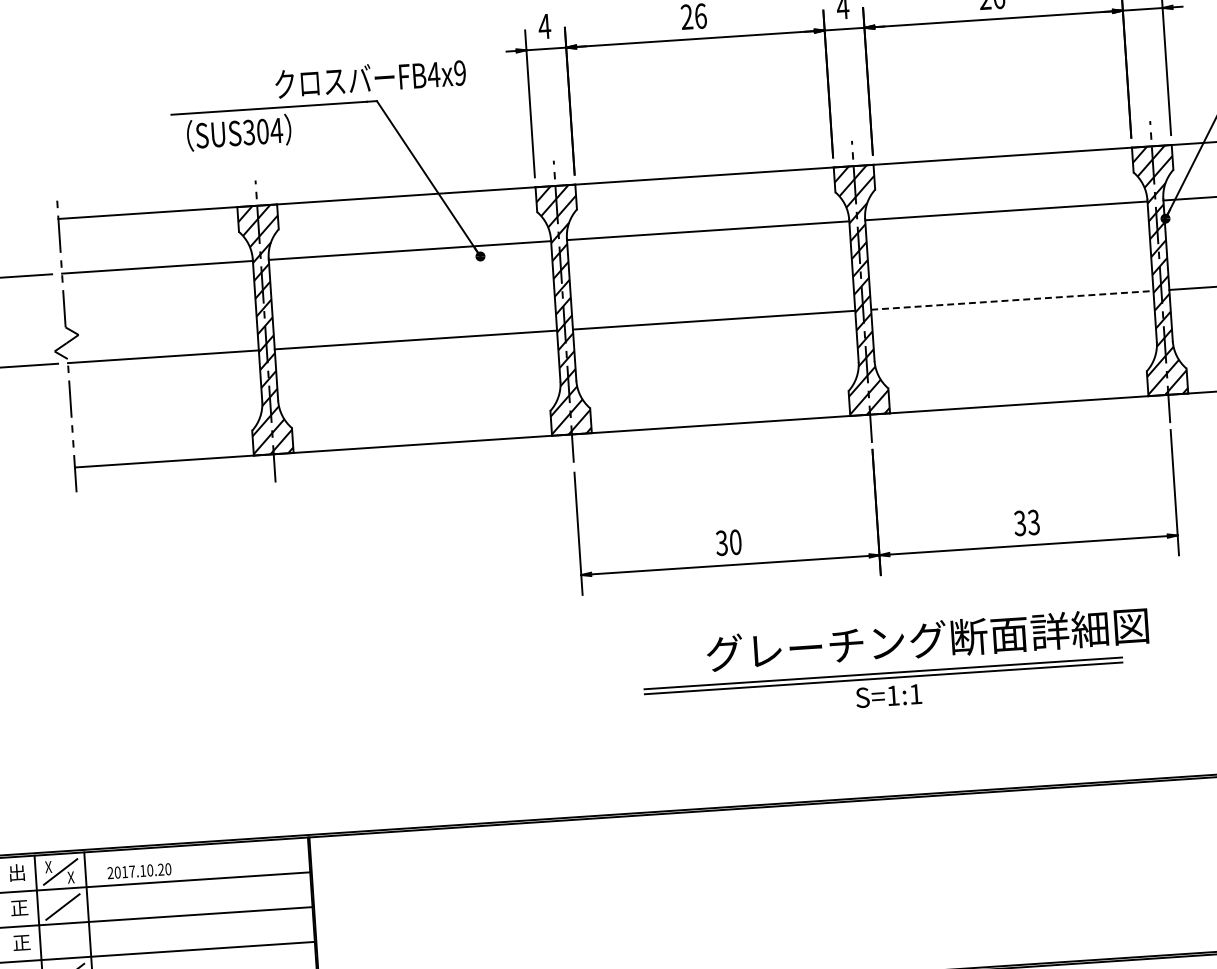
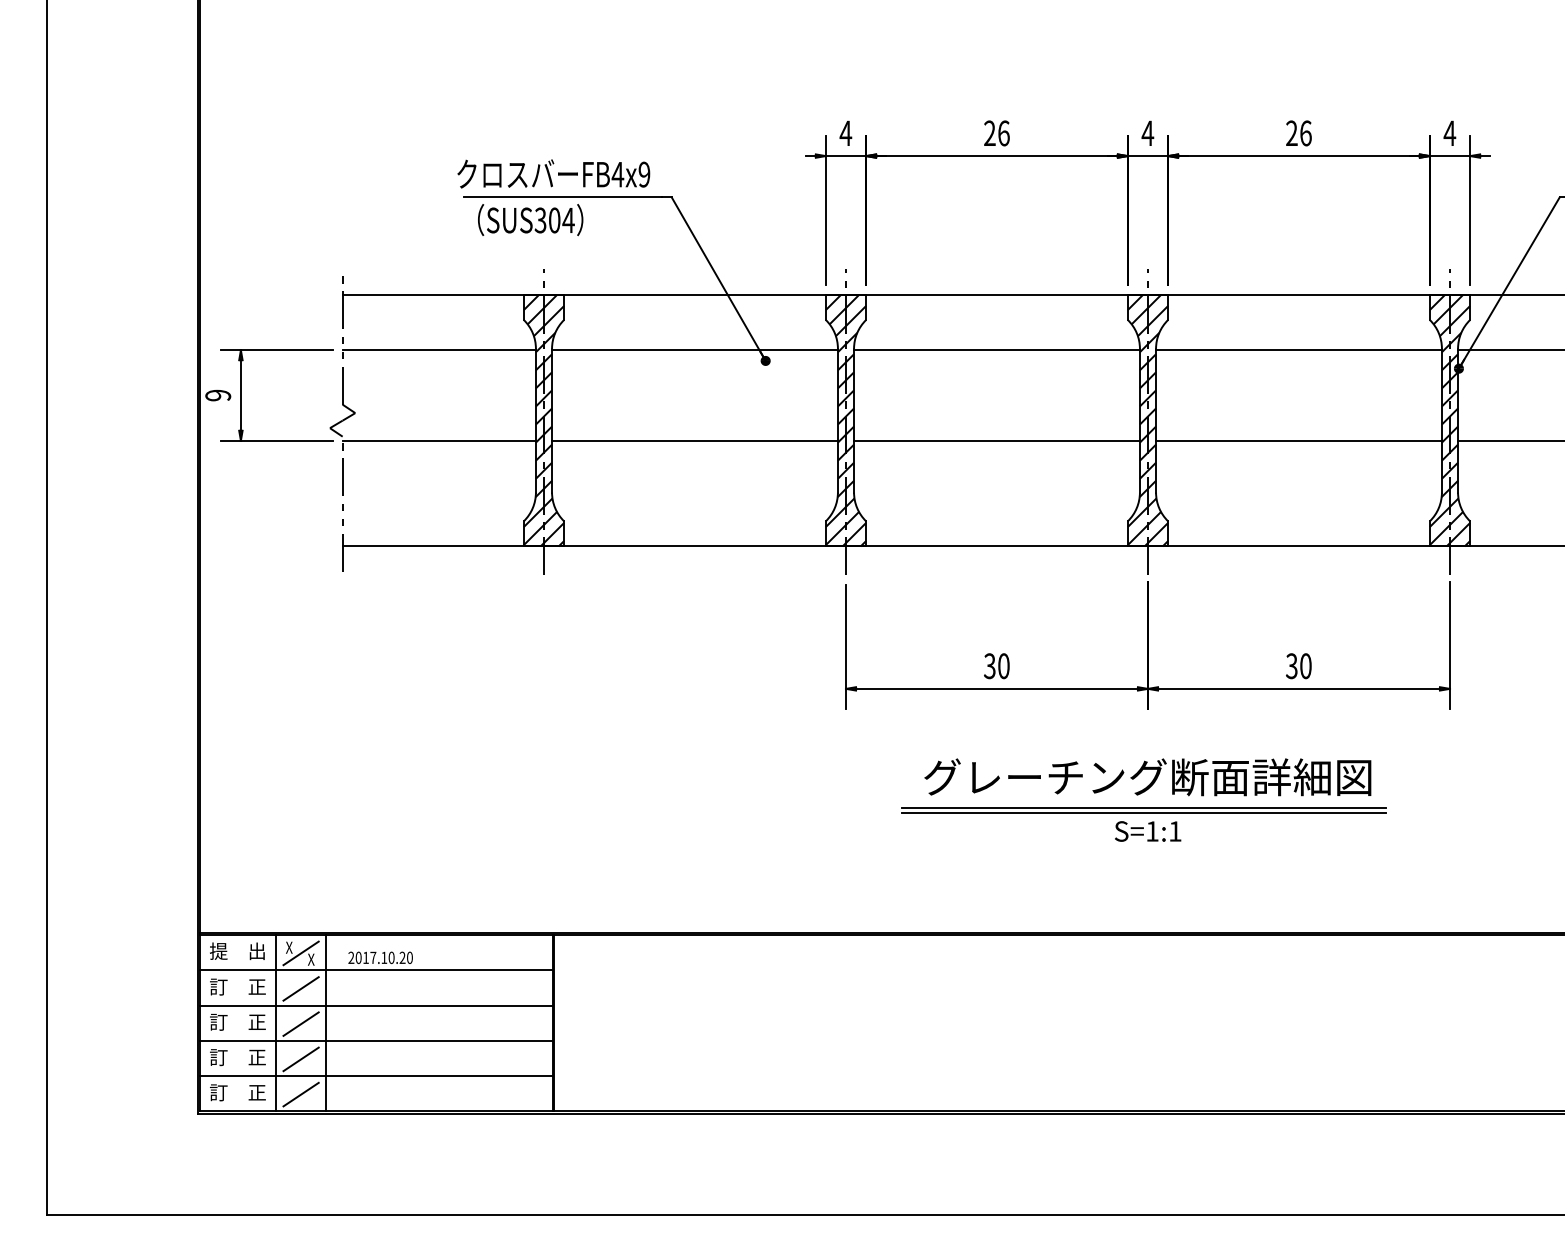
text: (370, 77) -> (553, 173), moved
line: (1012, 300) -> (1299, 440), dashed -> solid
text: (1033, 522) -> (1305, 666), 33 -> 30
text: (927, 639) -> (1147, 777), moved
line: (64, 941) -> (300, 1023), added

